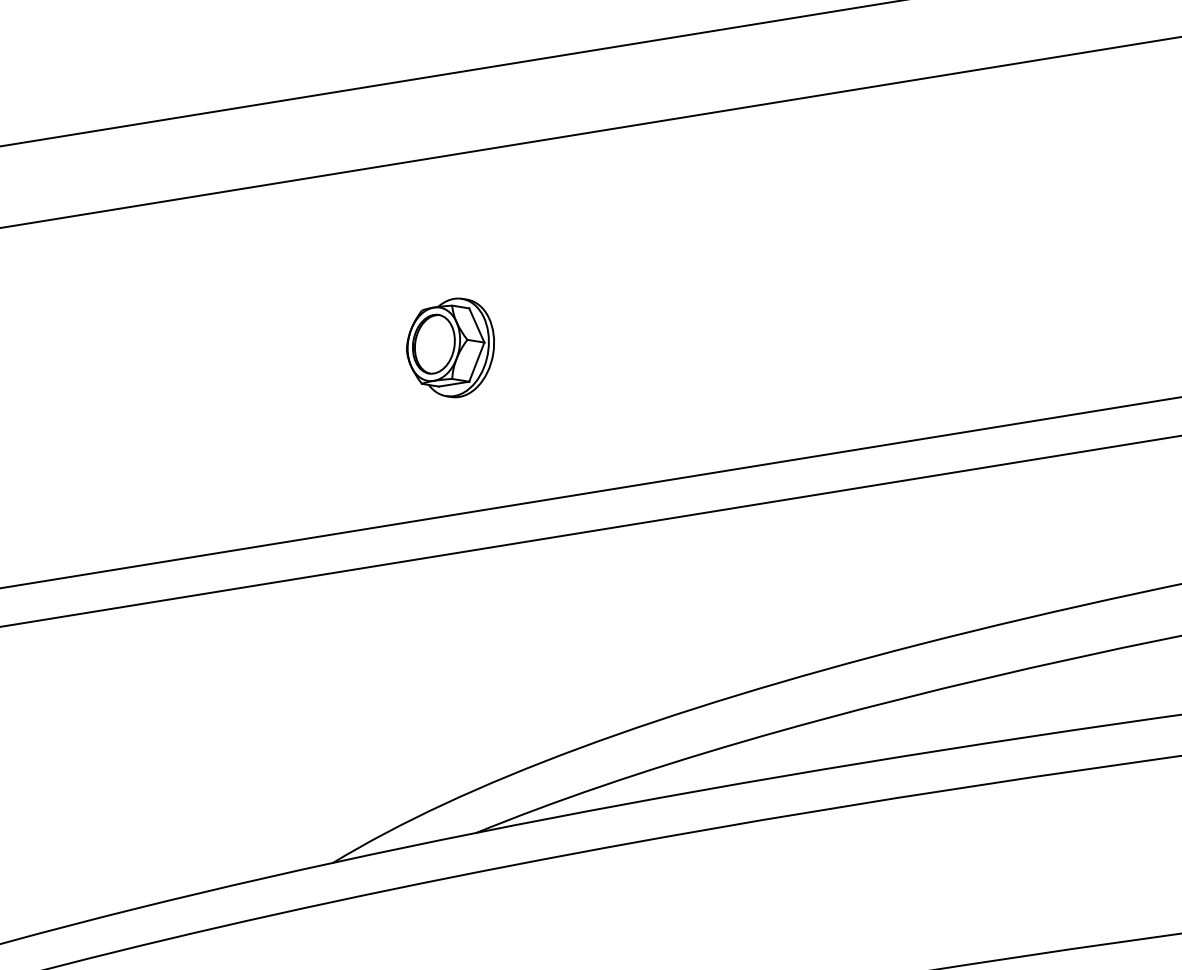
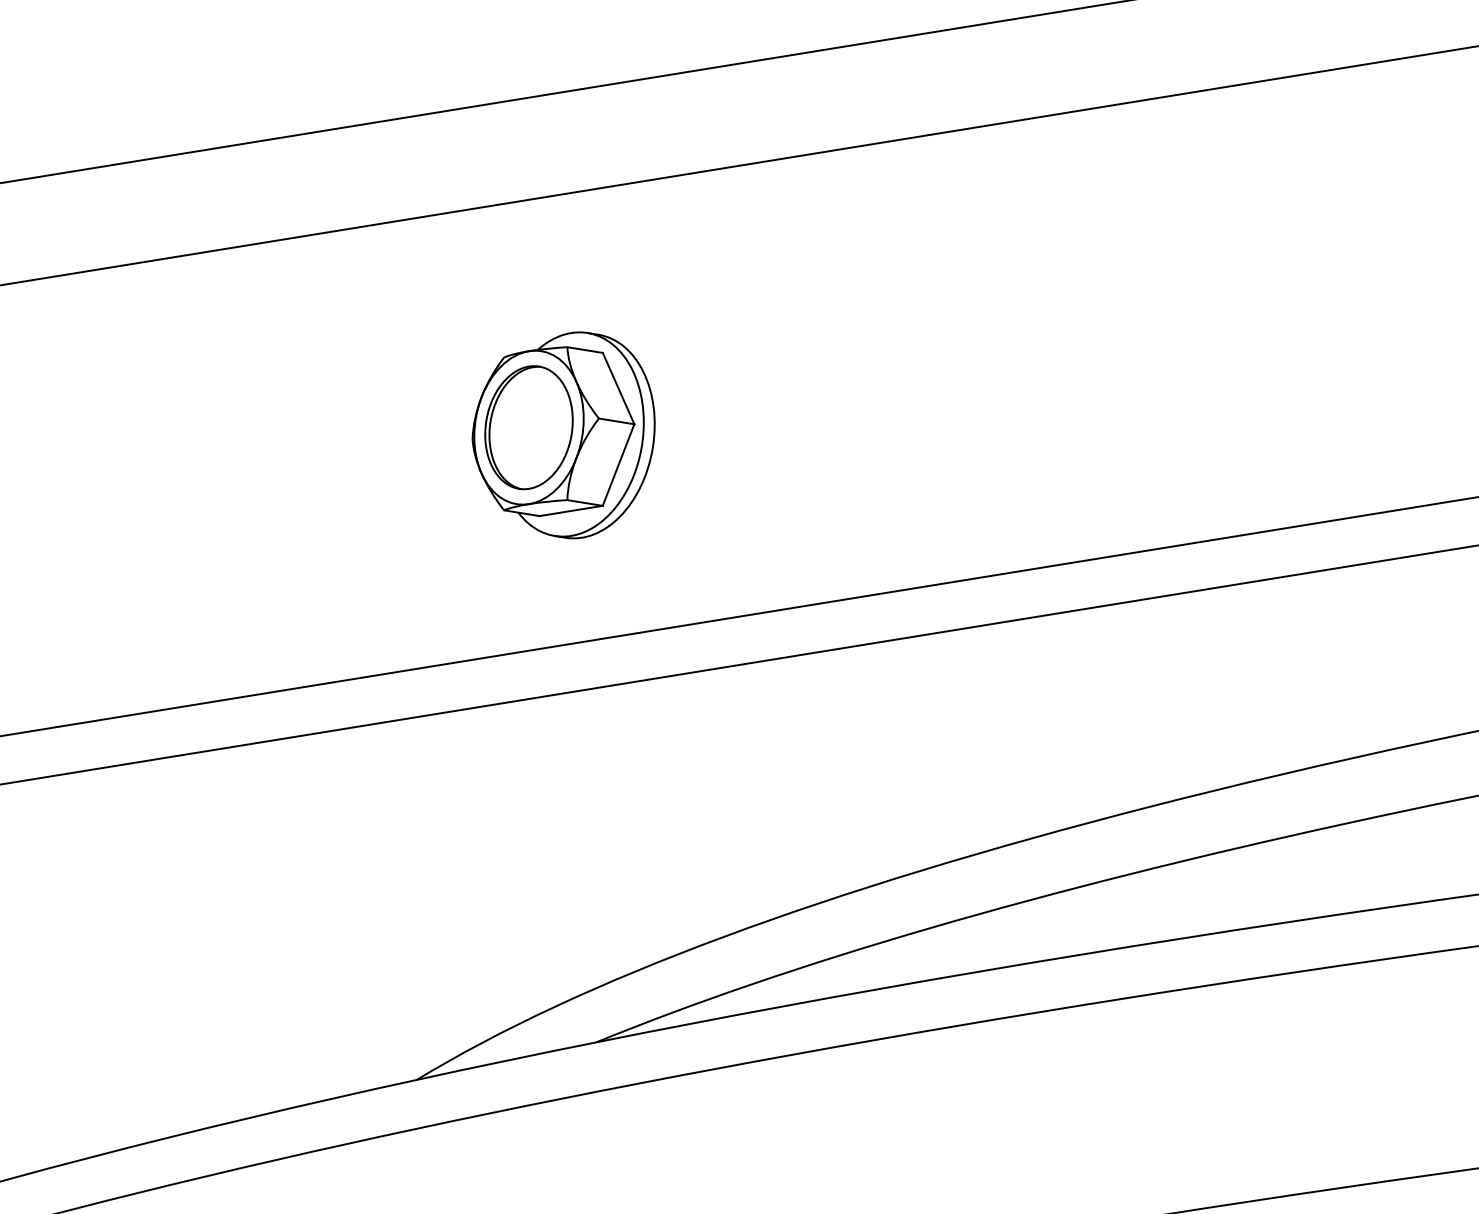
part: (450, 347) -> (563, 434), size x1.67

